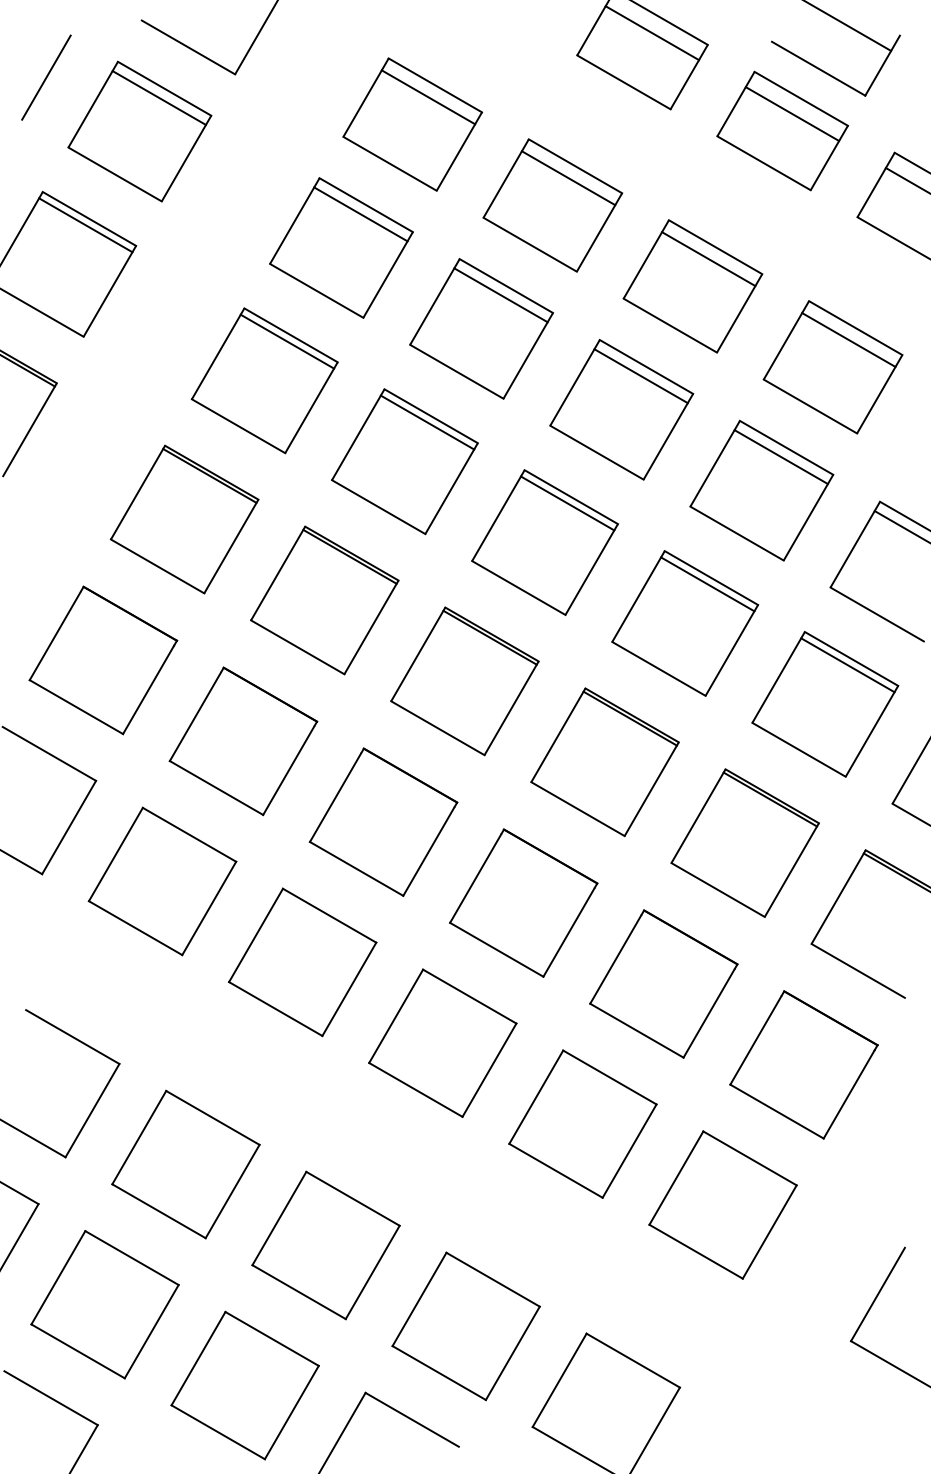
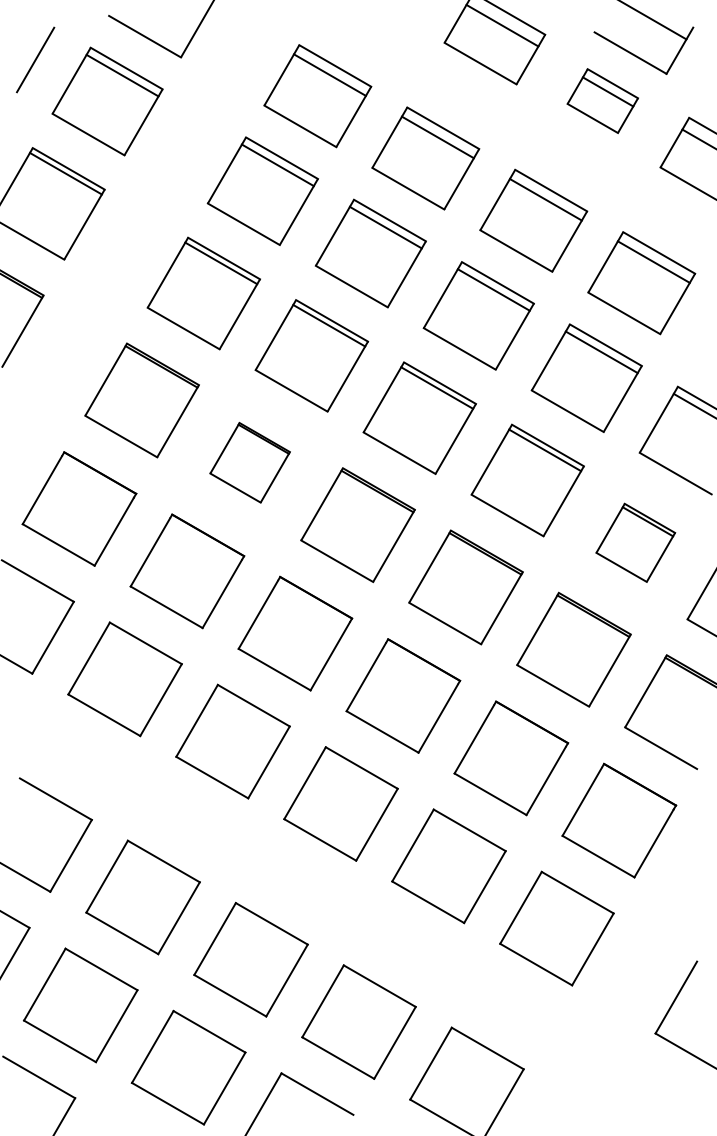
part: (782, 130) -> (602, 100), size x0.7
part: (324, 600) -> (249, 462), size x0.7
part: (825, 704) -> (635, 542), size x0.7

